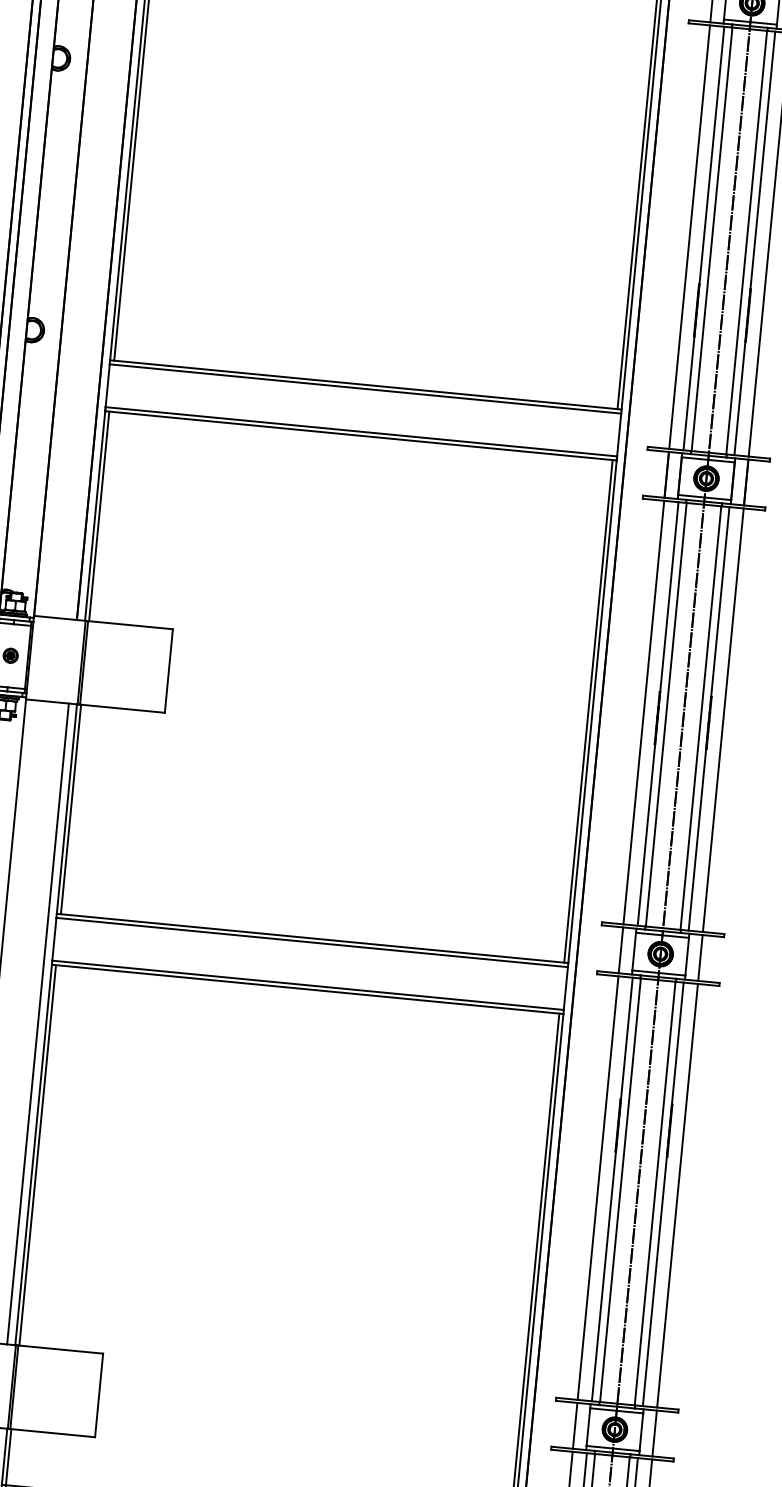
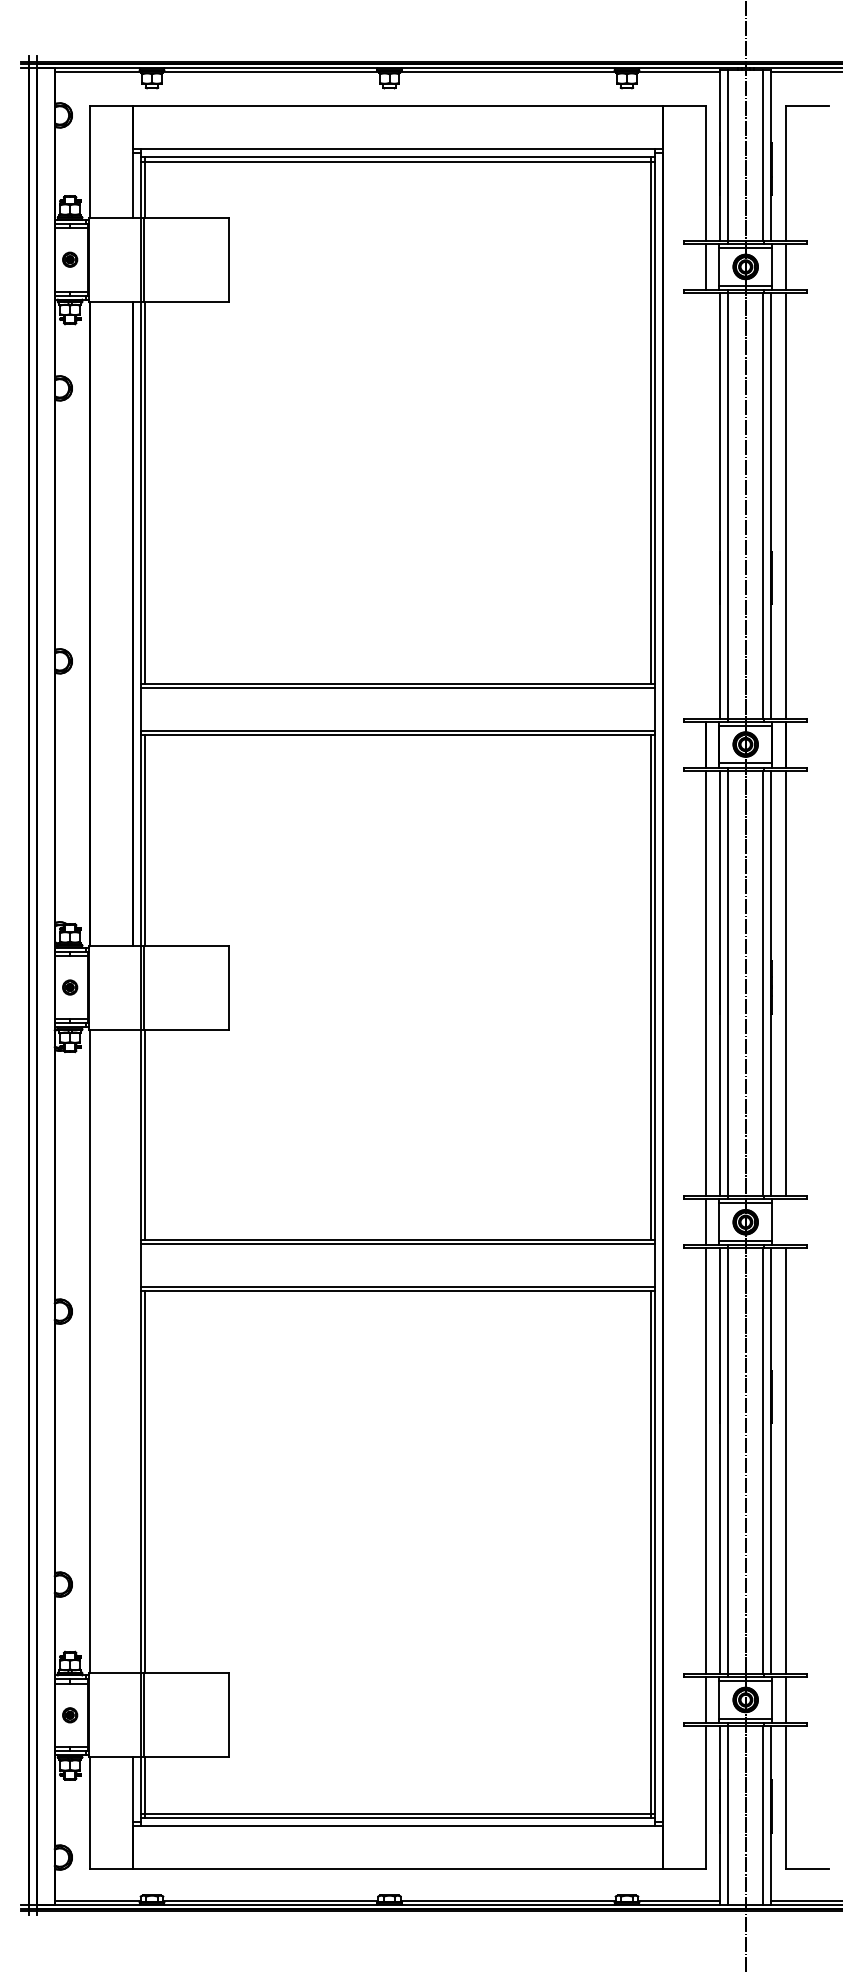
line: (689, 236) -> (705, 505), removed
line: (700, 958) -> (785, 1222), removed
line: (37, 1024) -> (132, 1351), removed

